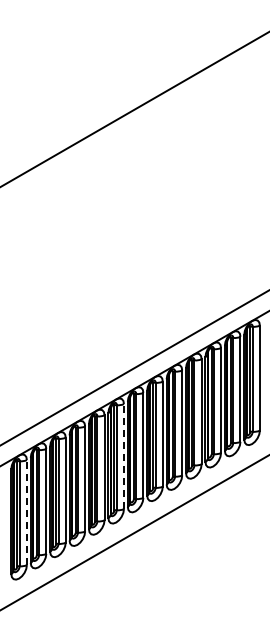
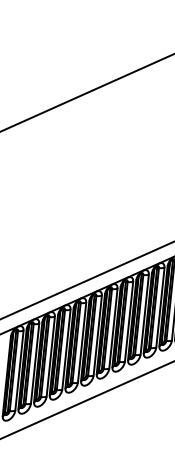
line: (123, 456) -> (97, 335), dashed -> solid
line: (26, 512) -> (19, 370), dashed -> solid

